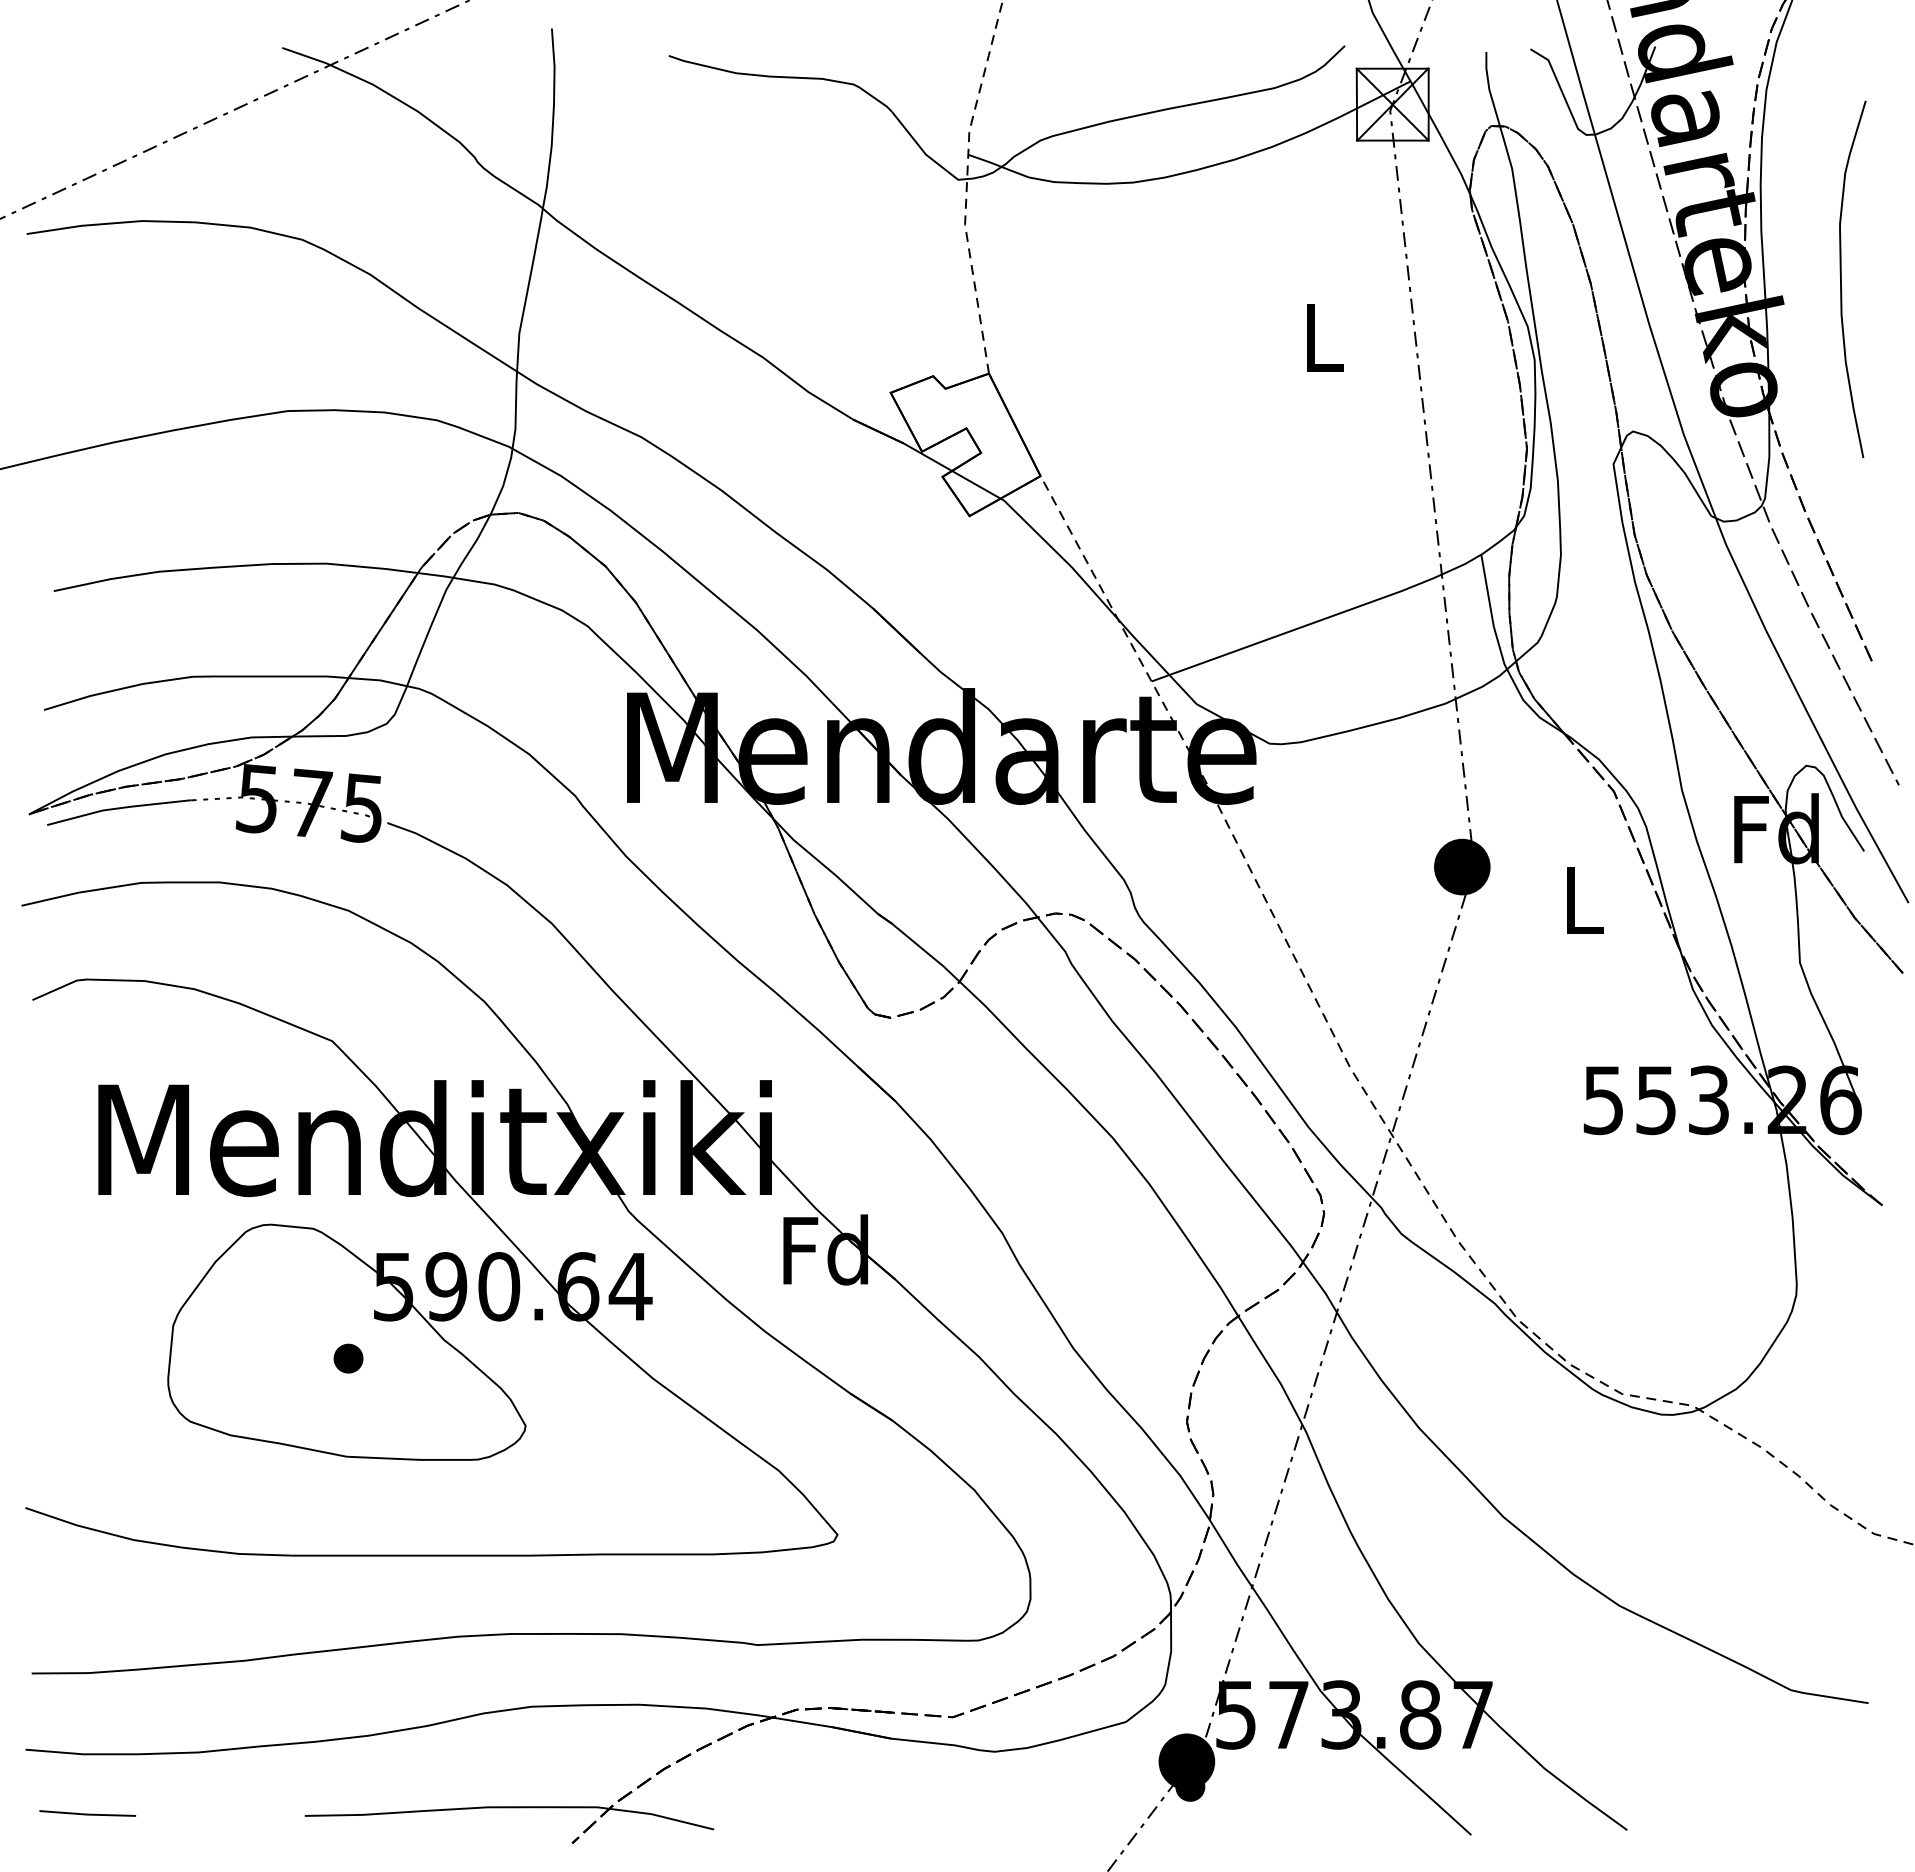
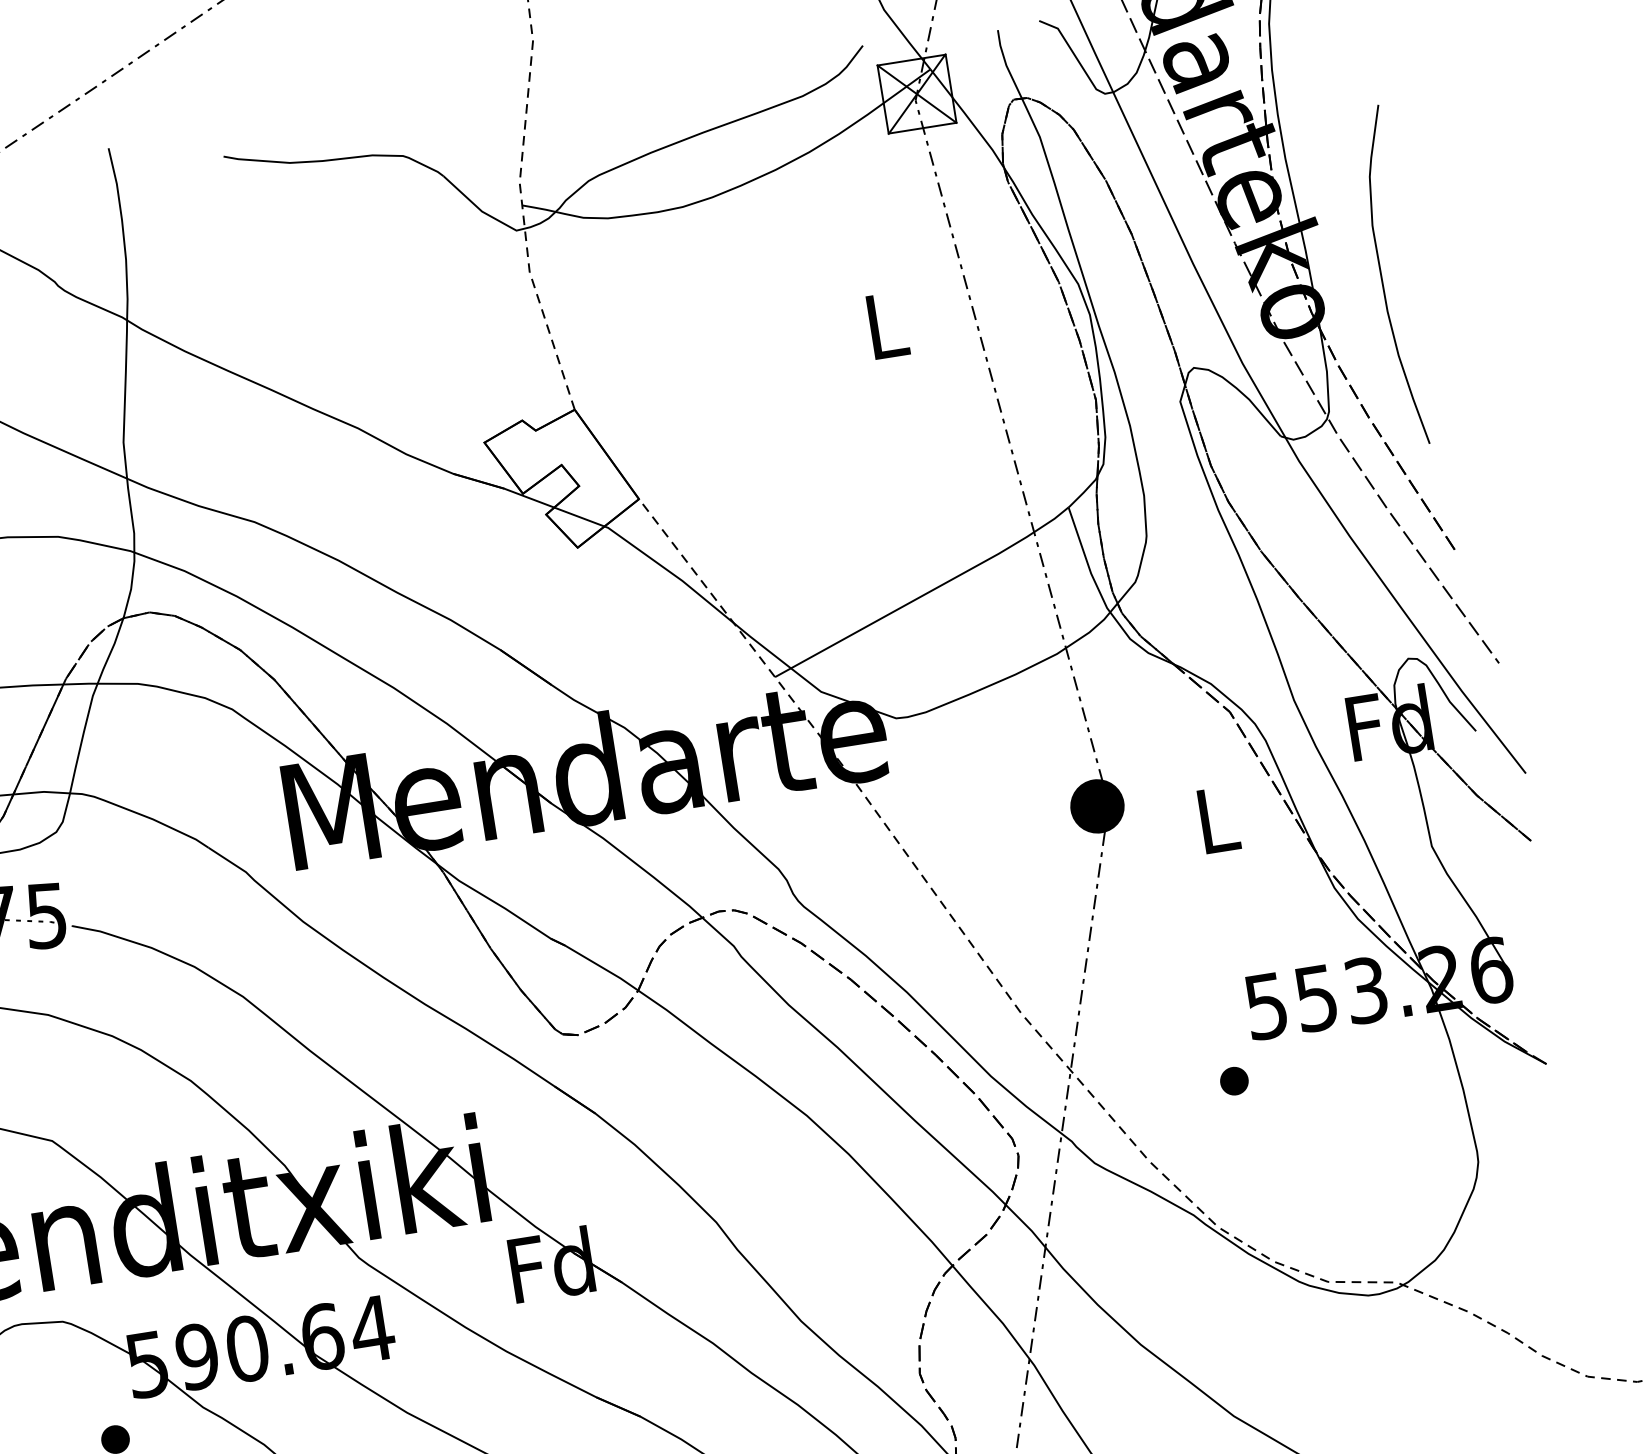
curve: (1841, 279) -> (1382, 277), moved
part: (1558, 1172) -> (1234, 1081), added

